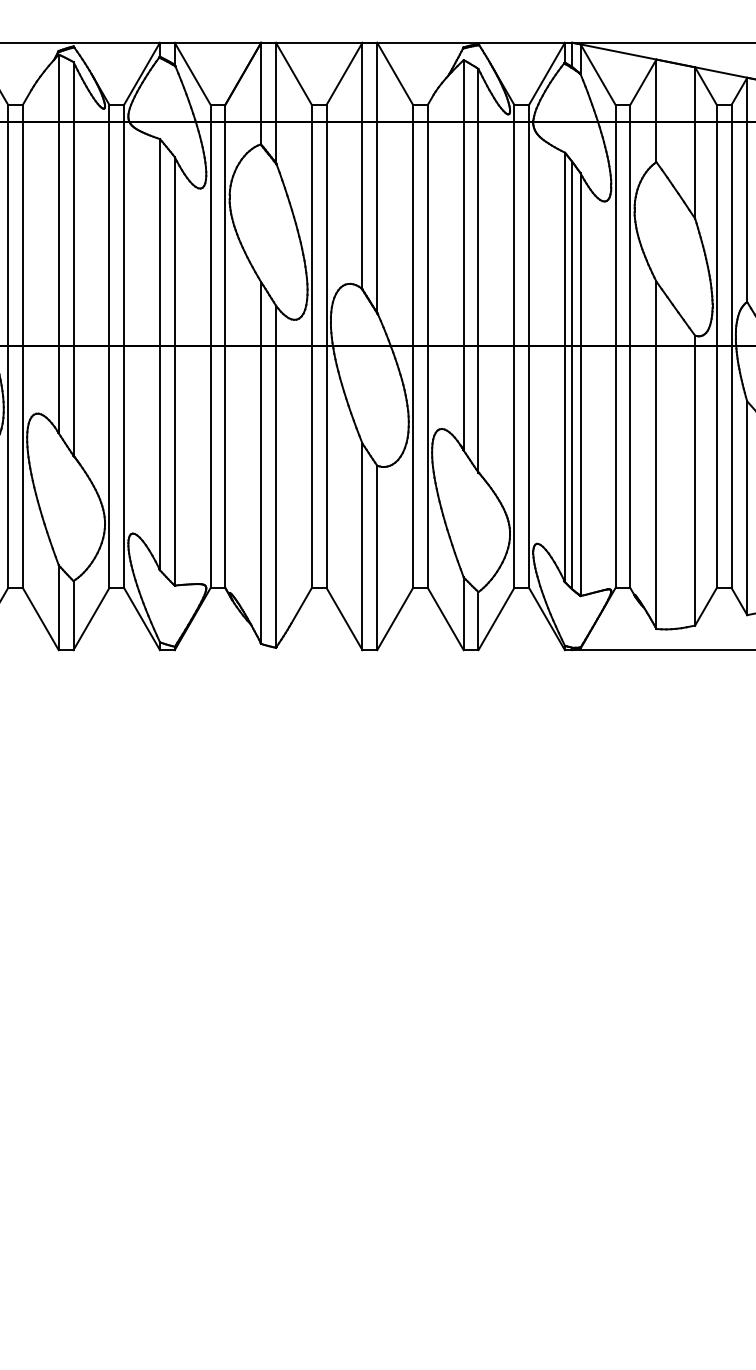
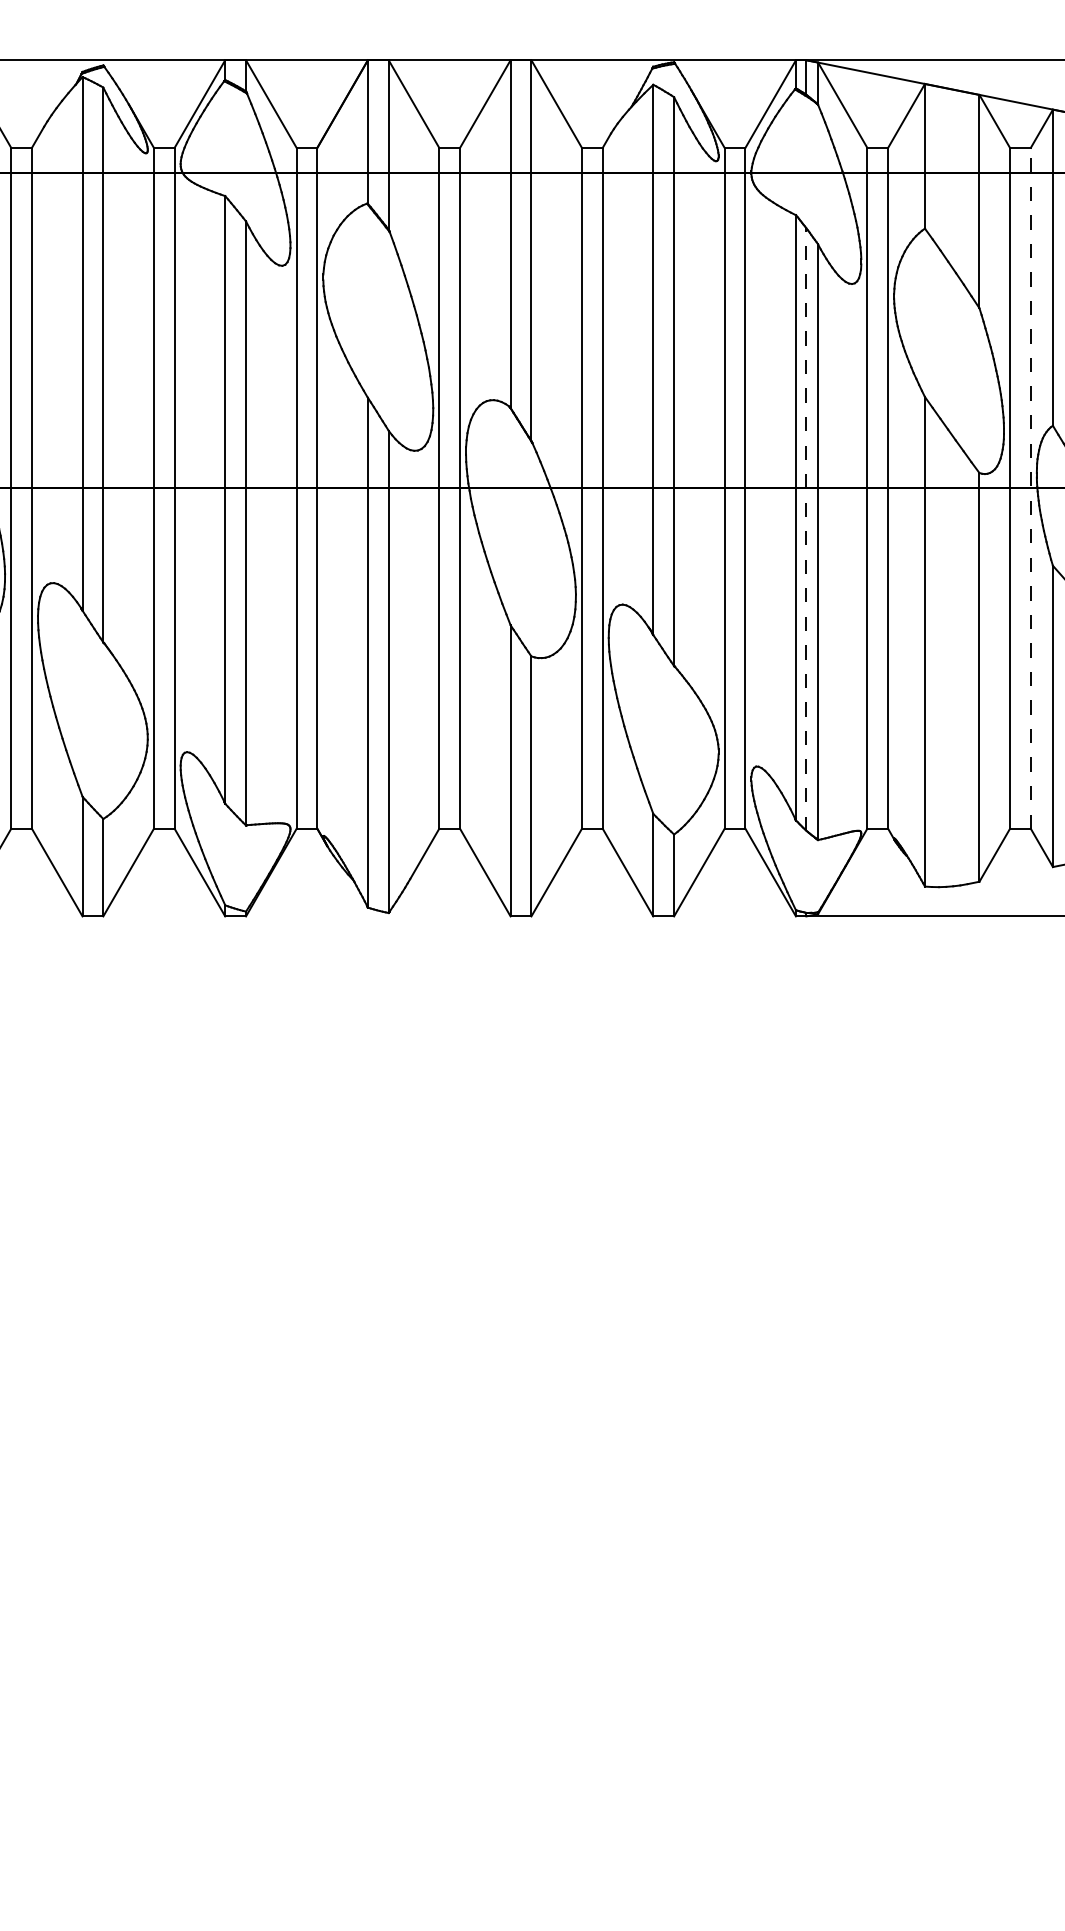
line: (731, 345) -> (1030, 487), solid -> dashed
line: (572, 375) -> (806, 529), solid -> dashed

